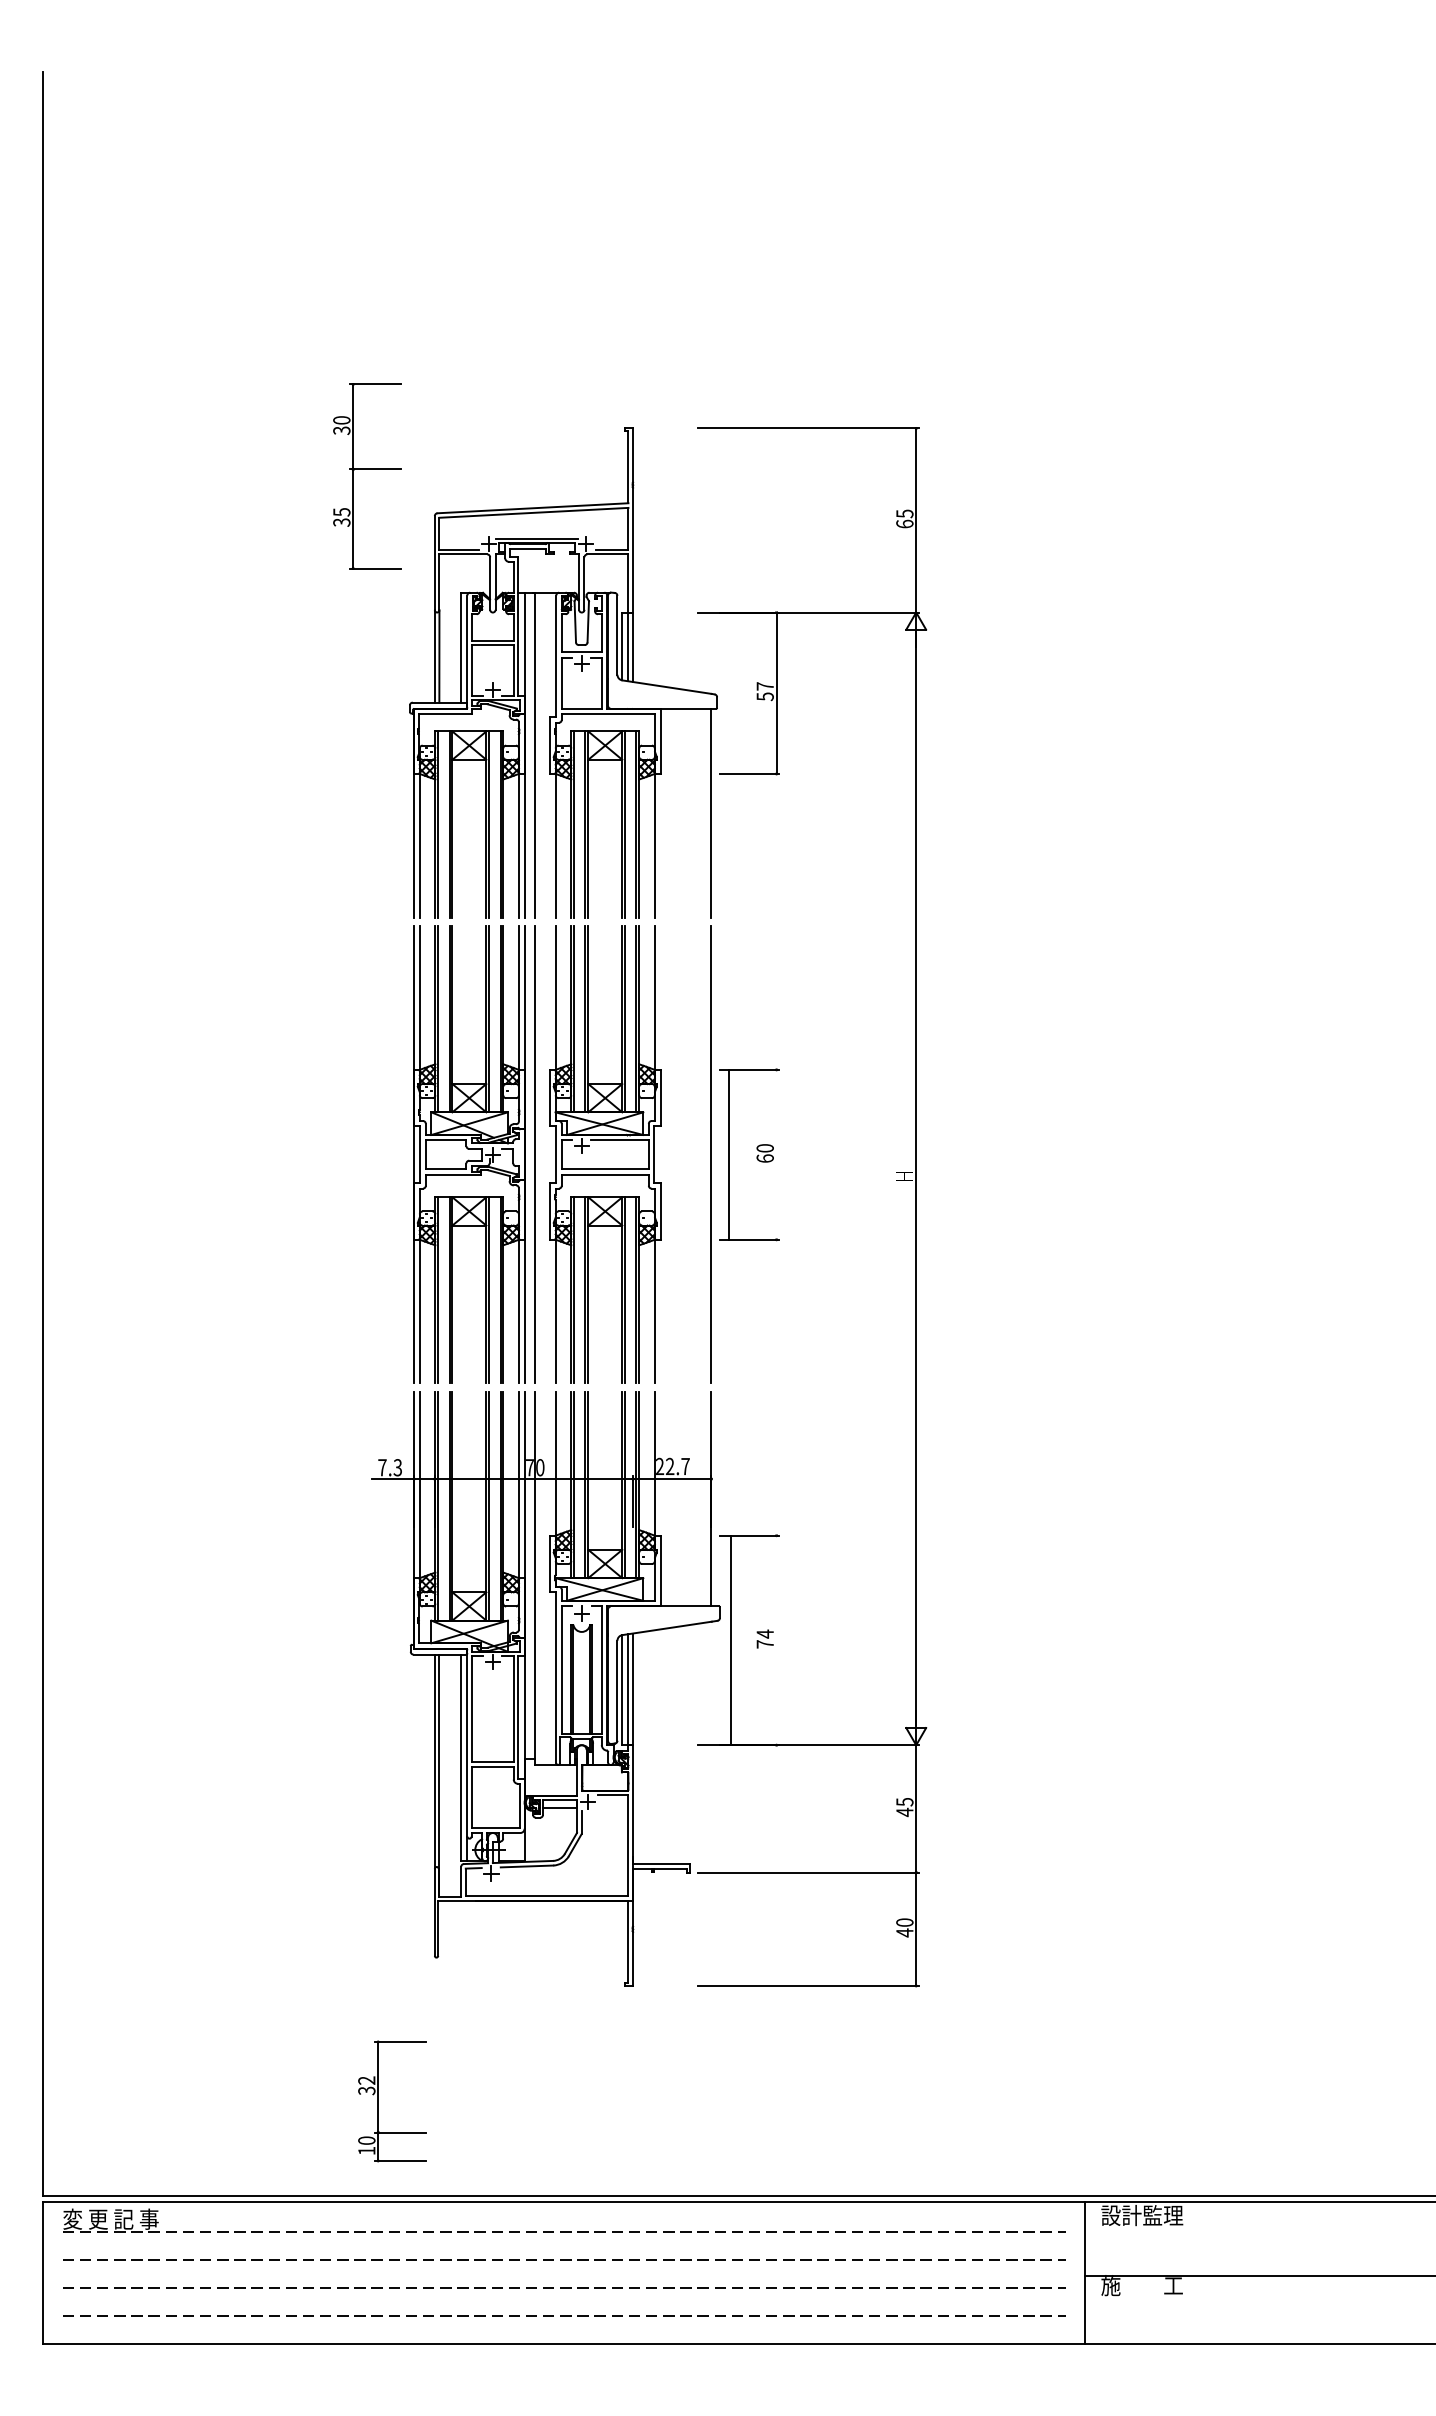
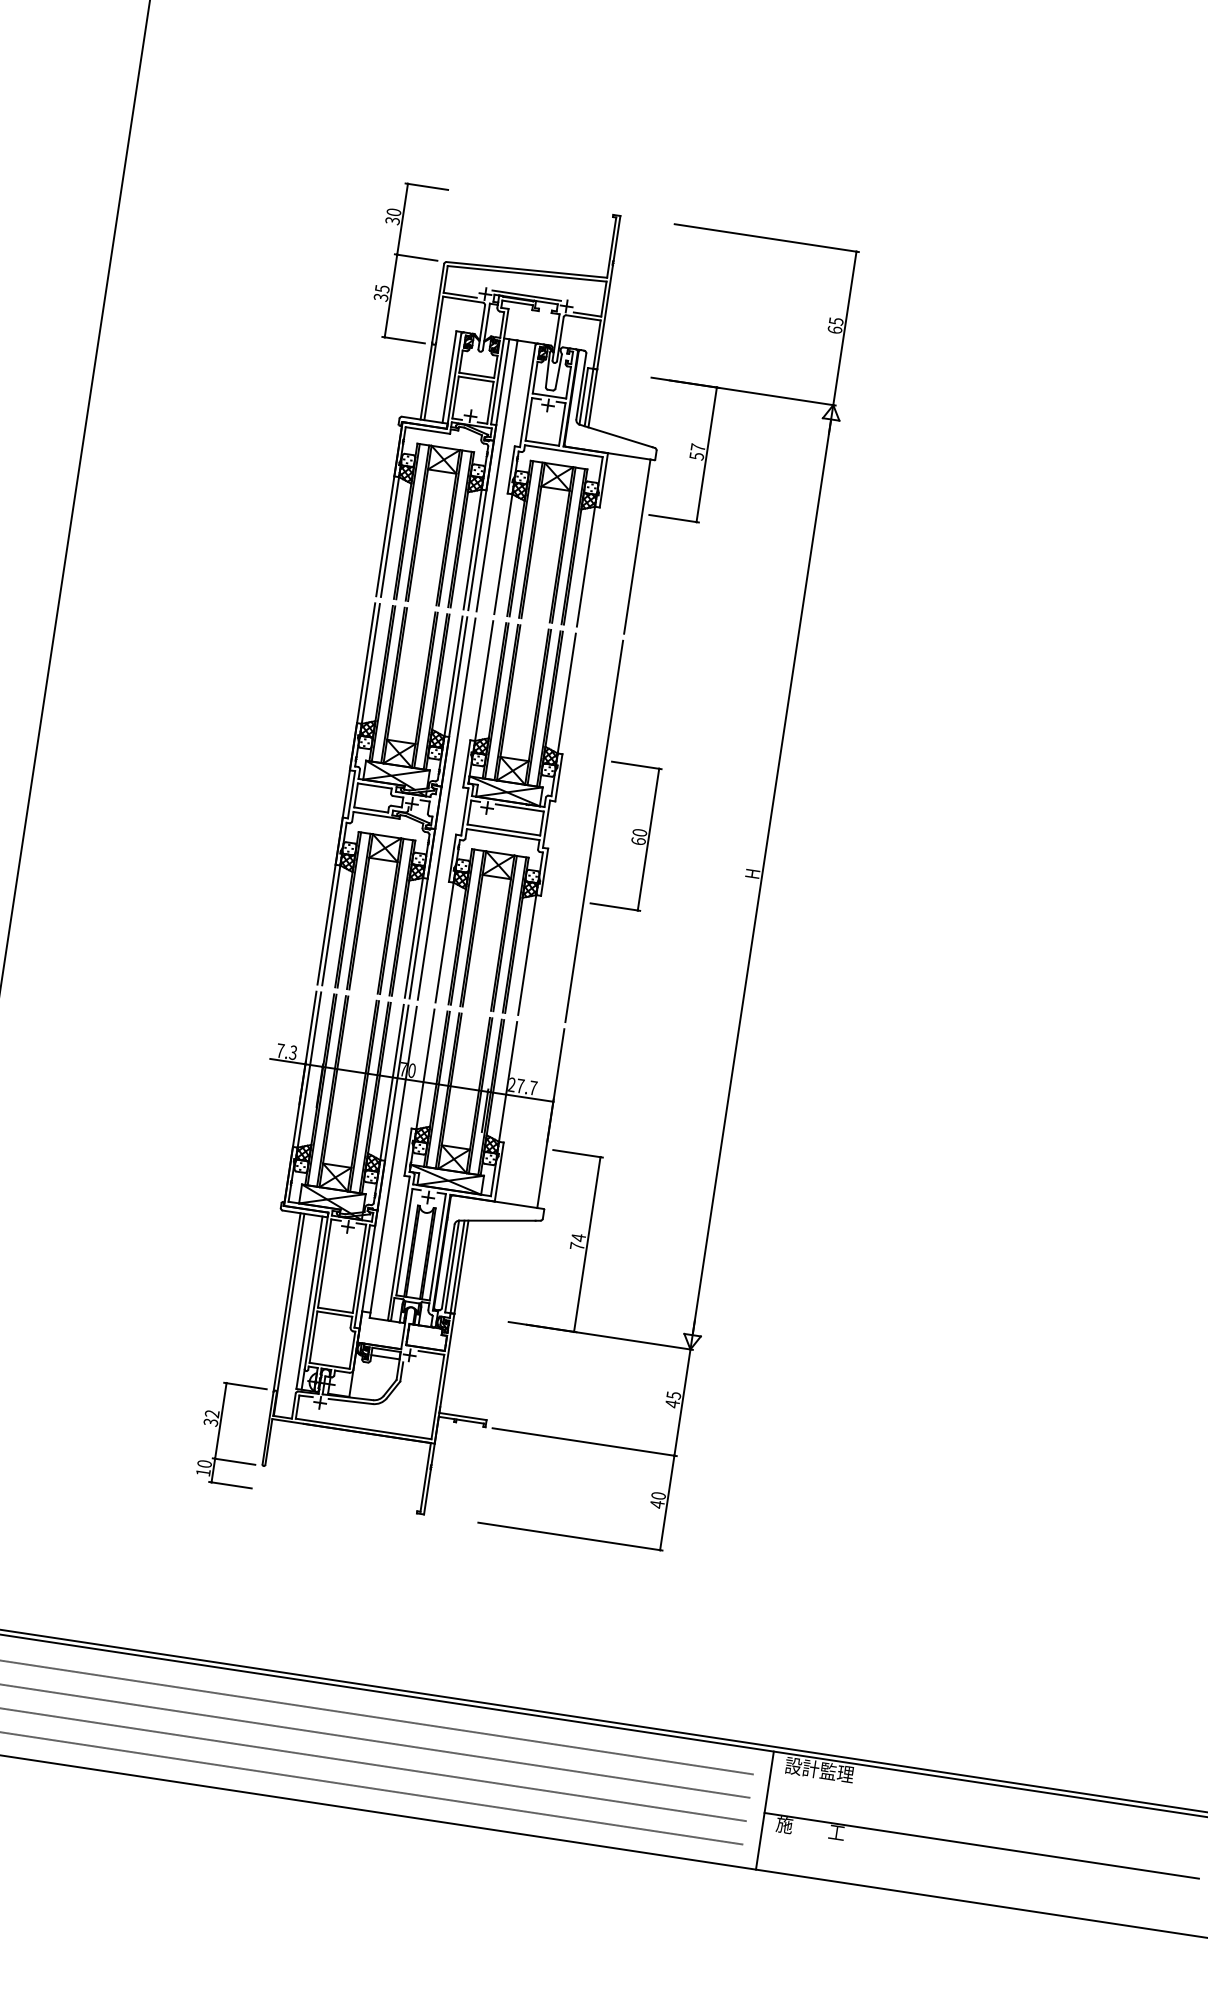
part: (367, 469) -> (409, 256), moved
line: (728, 1154) -> (648, 839), moved
text: (669, 1465) -> (520, 1085), 22.7 -> 27.7
line: (730, 1640) -> (587, 1244), moved
part: (378, 2101) -> (219, 1432), moved

